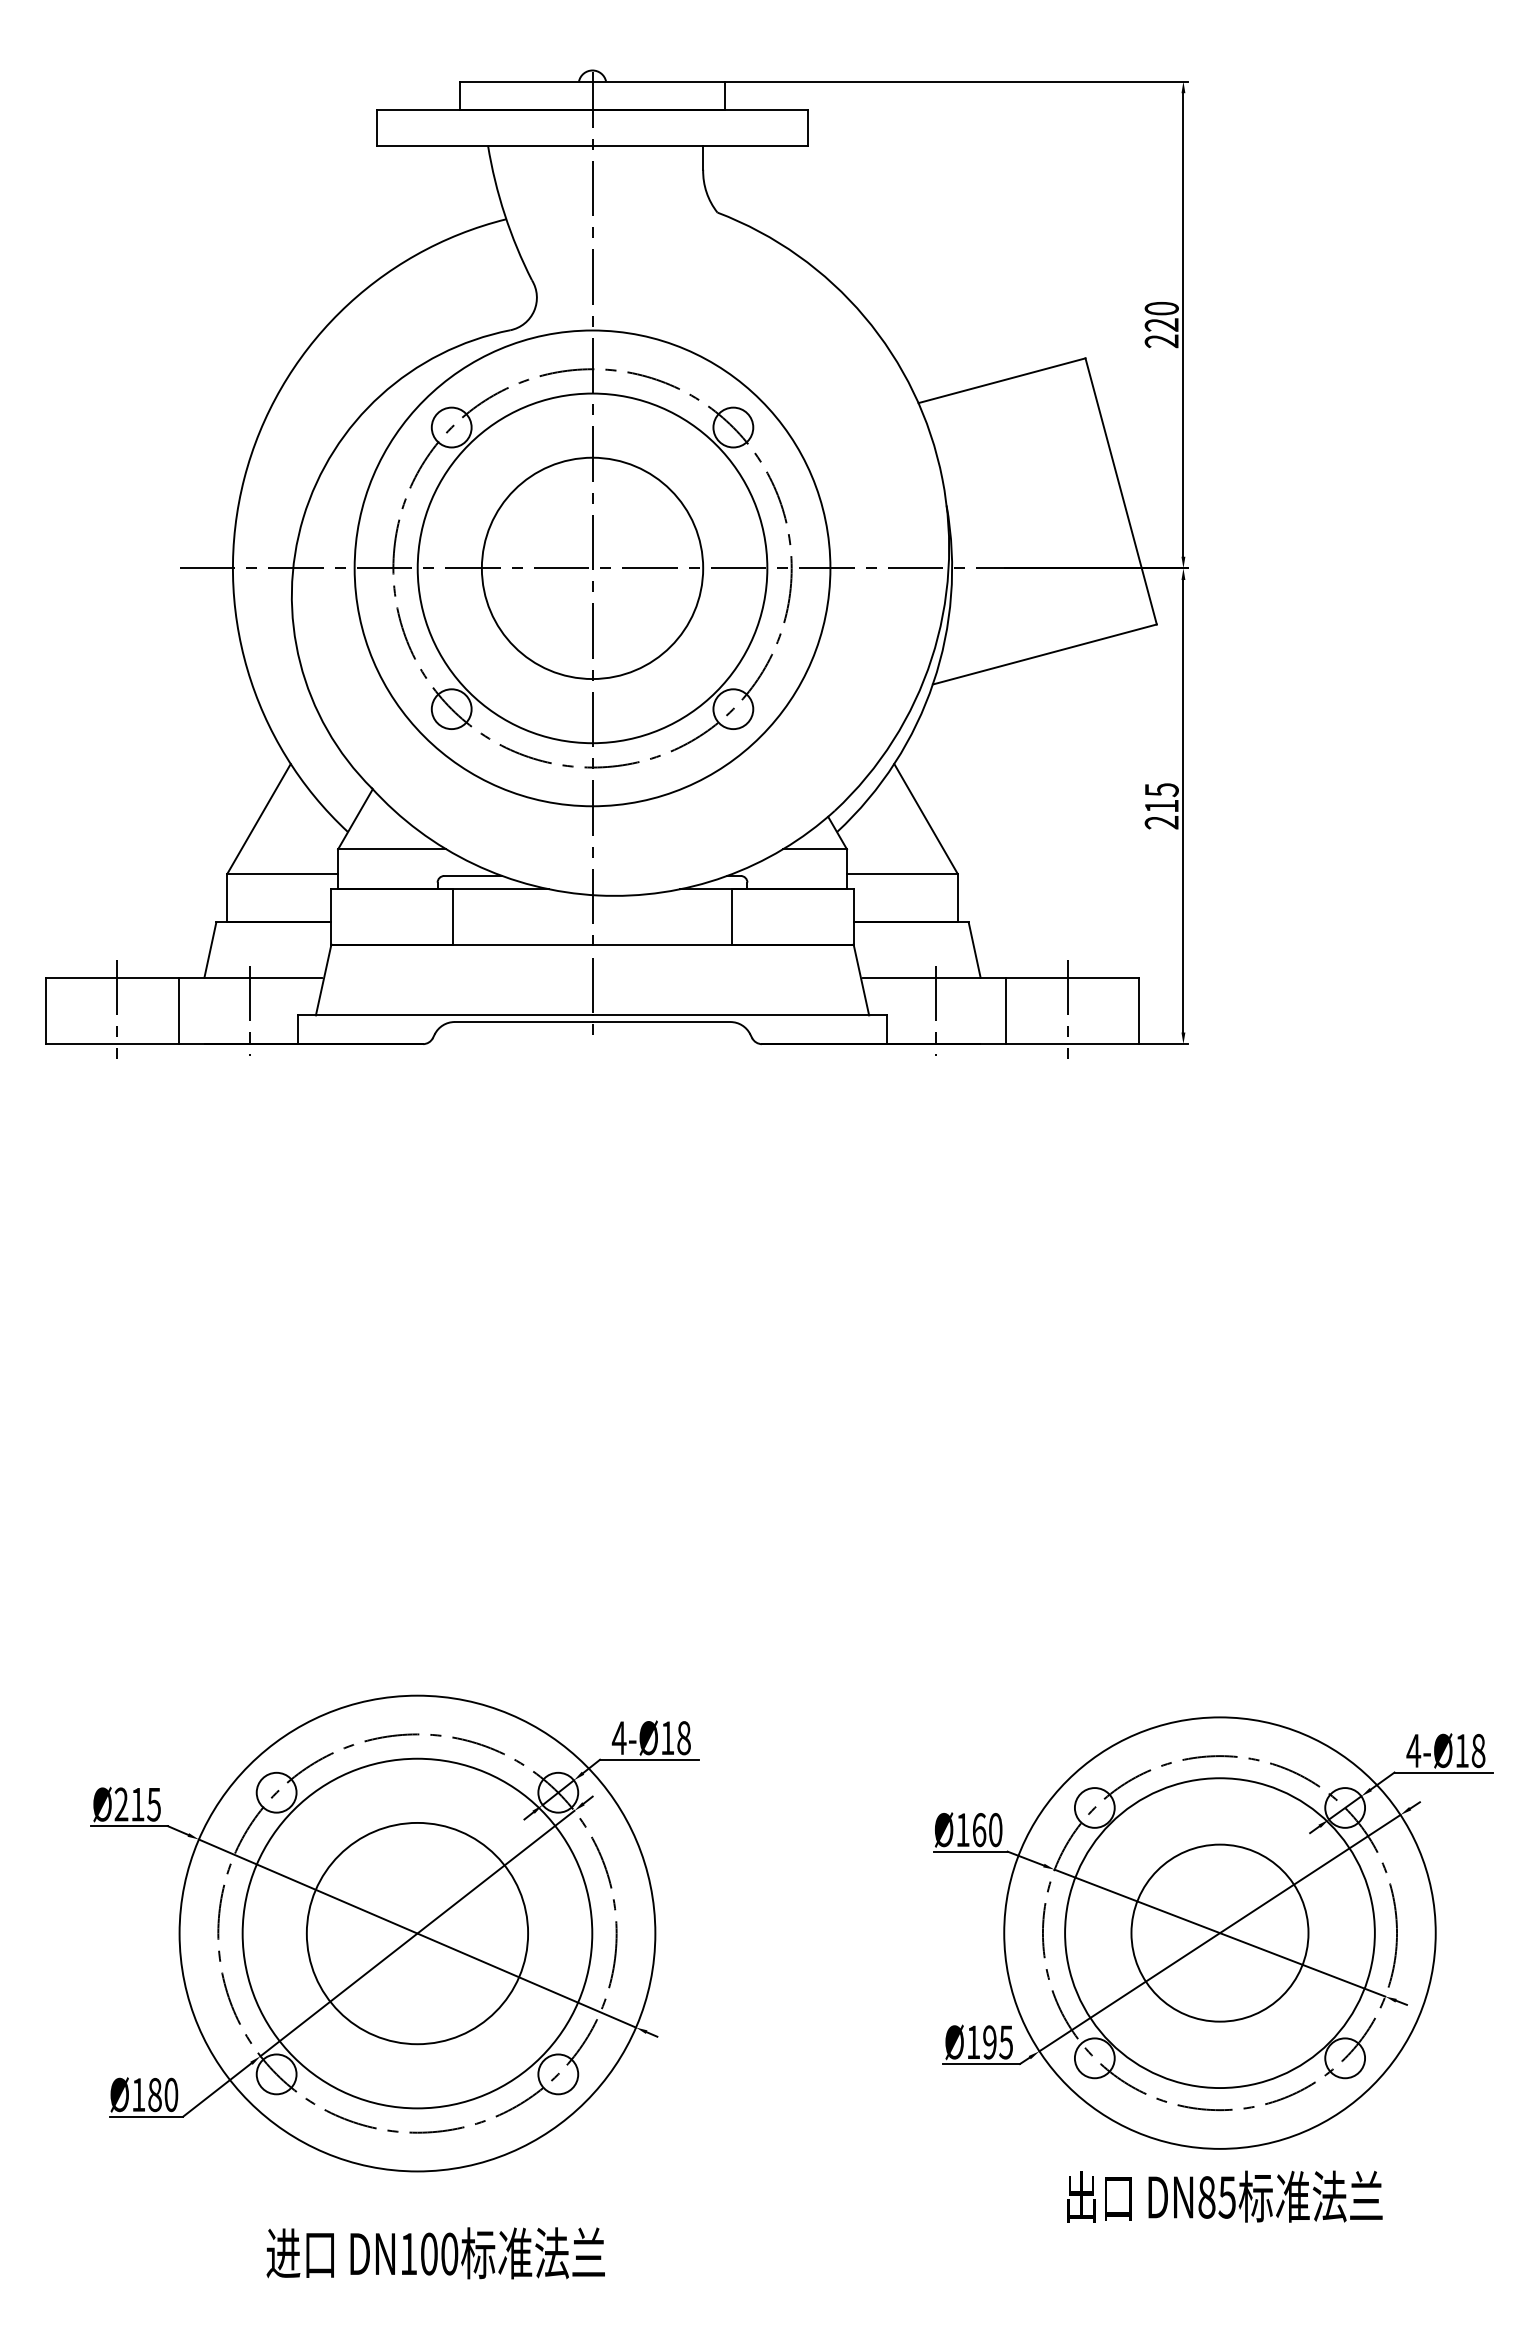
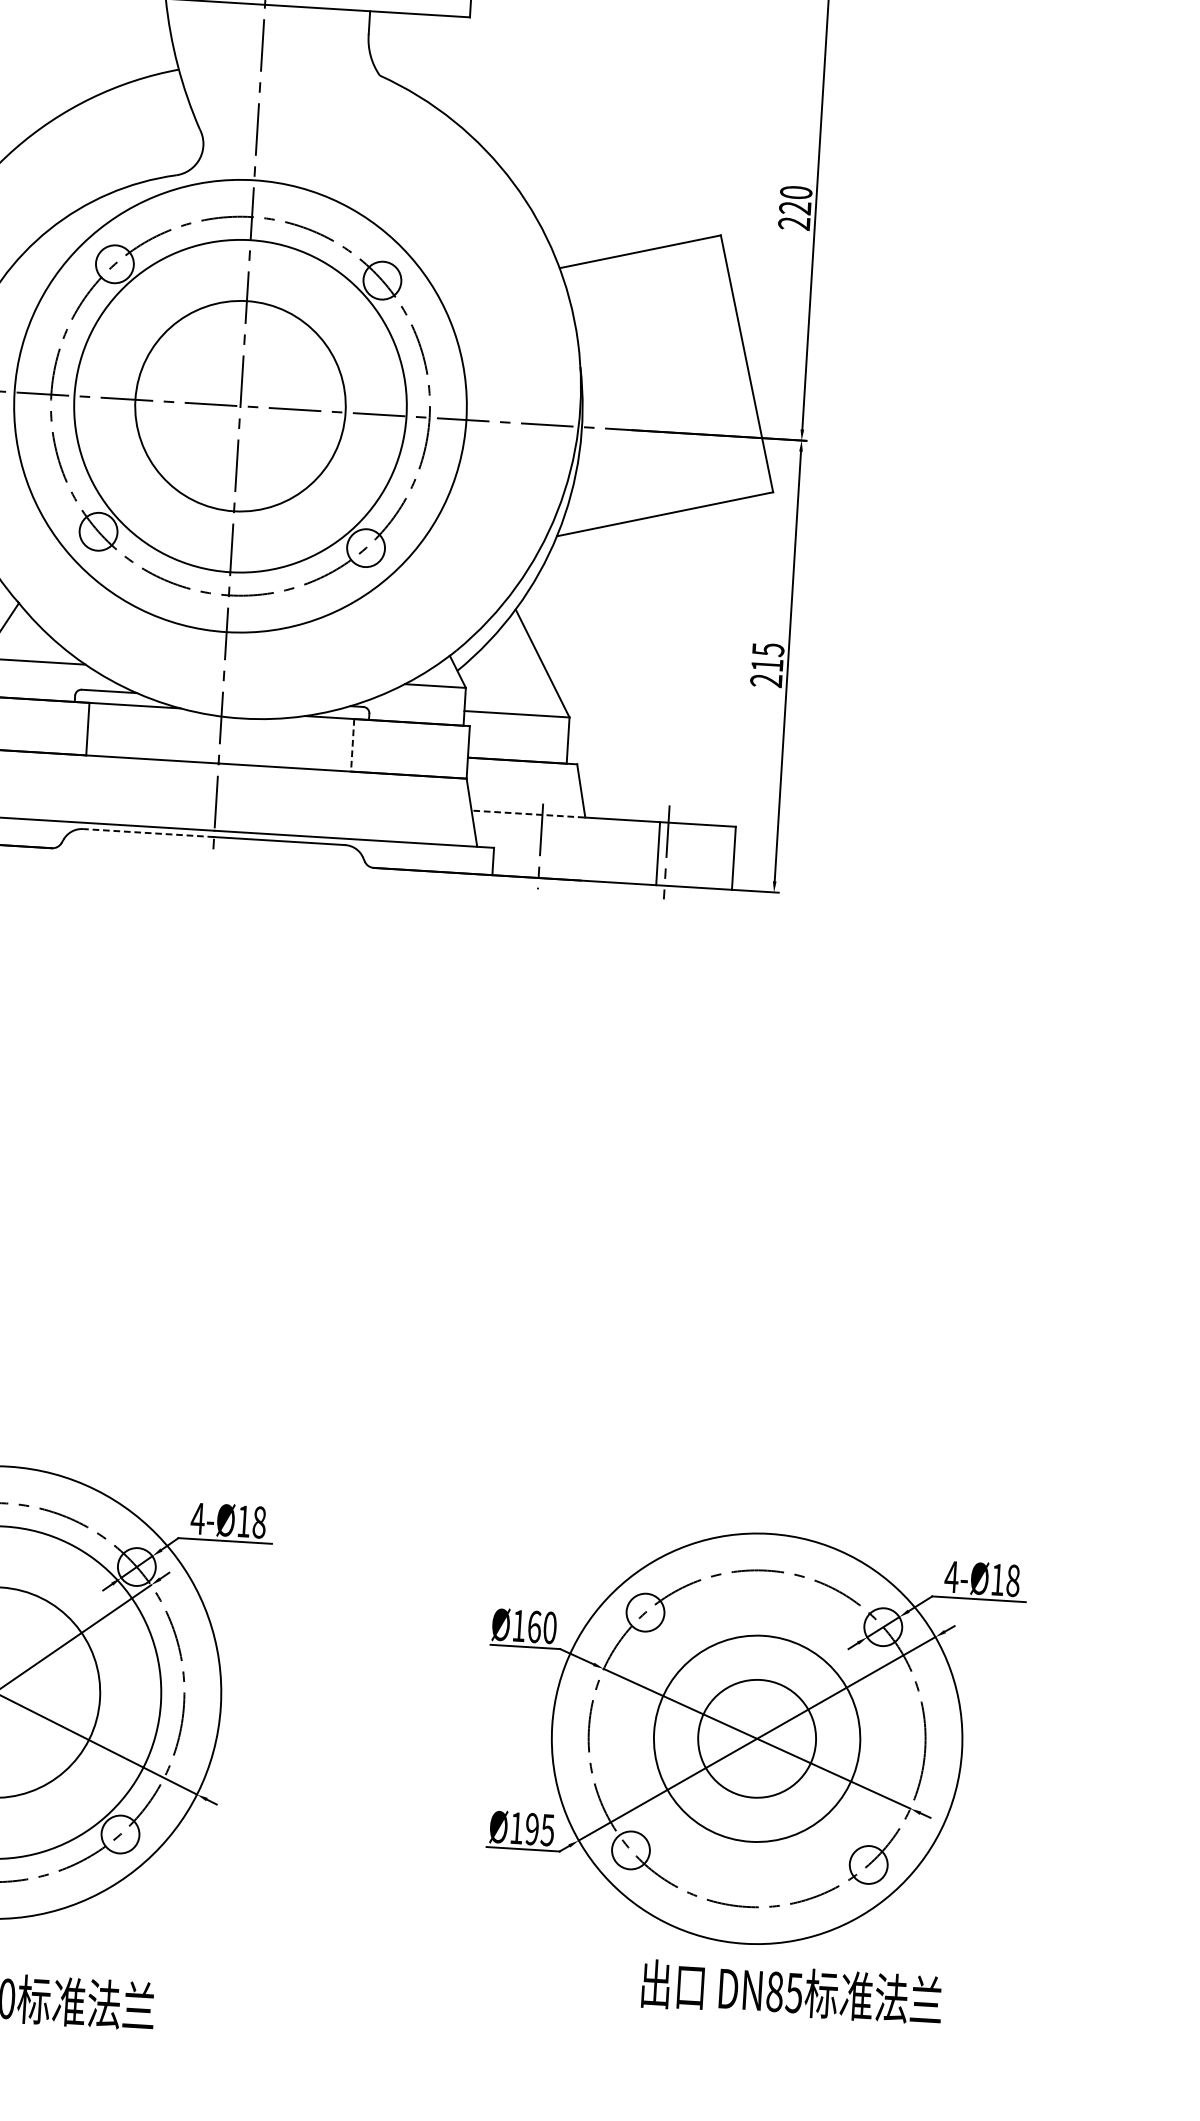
line: (731, 916) -> (352, 744), solid -> dashed
line: (920, 977) -> (528, 813), solid -> dashed
line: (1006, 1010) -> (658, 853), moved
line: (523, 1022) -> (148, 833), solid -> dashed
circle: (1219, 1932) -> (756, 1738), size x0.7
circle: (1219, 1933) -> (756, 1739), size x0.7
text: (1224, 2196) -> (791, 1991), moved

